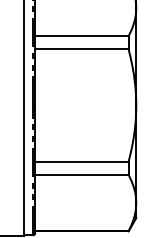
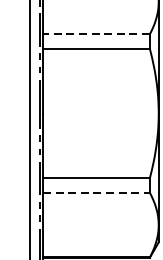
line: (81, 36) -> (96, 34), solid -> dashed
line: (81, 174) -> (96, 192), solid -> dashed

